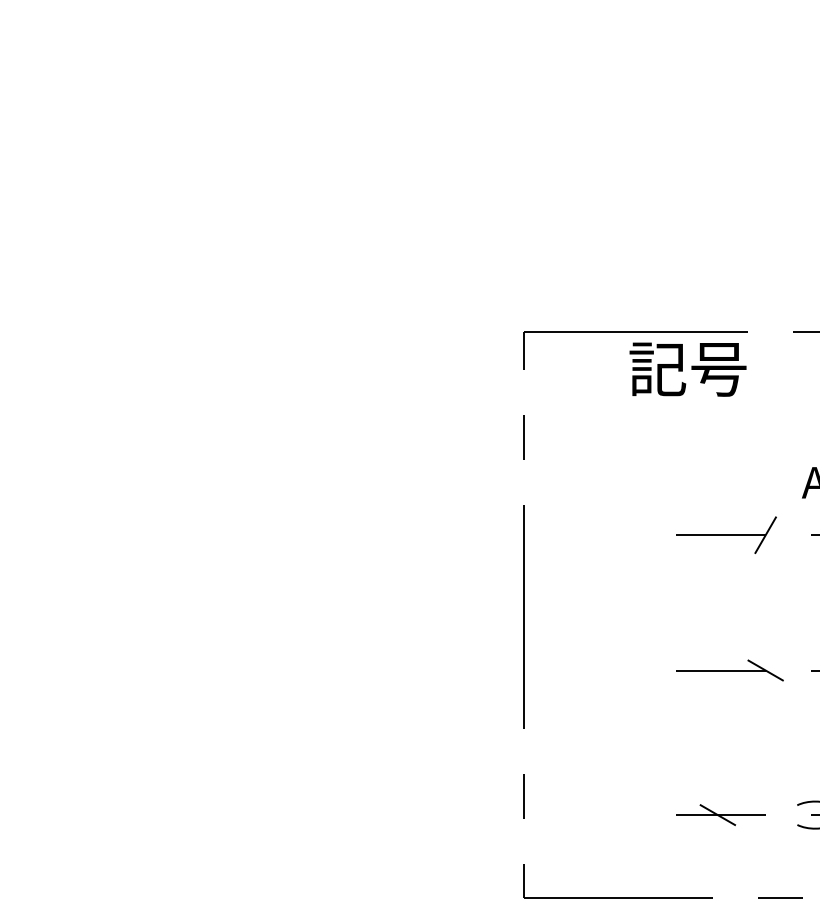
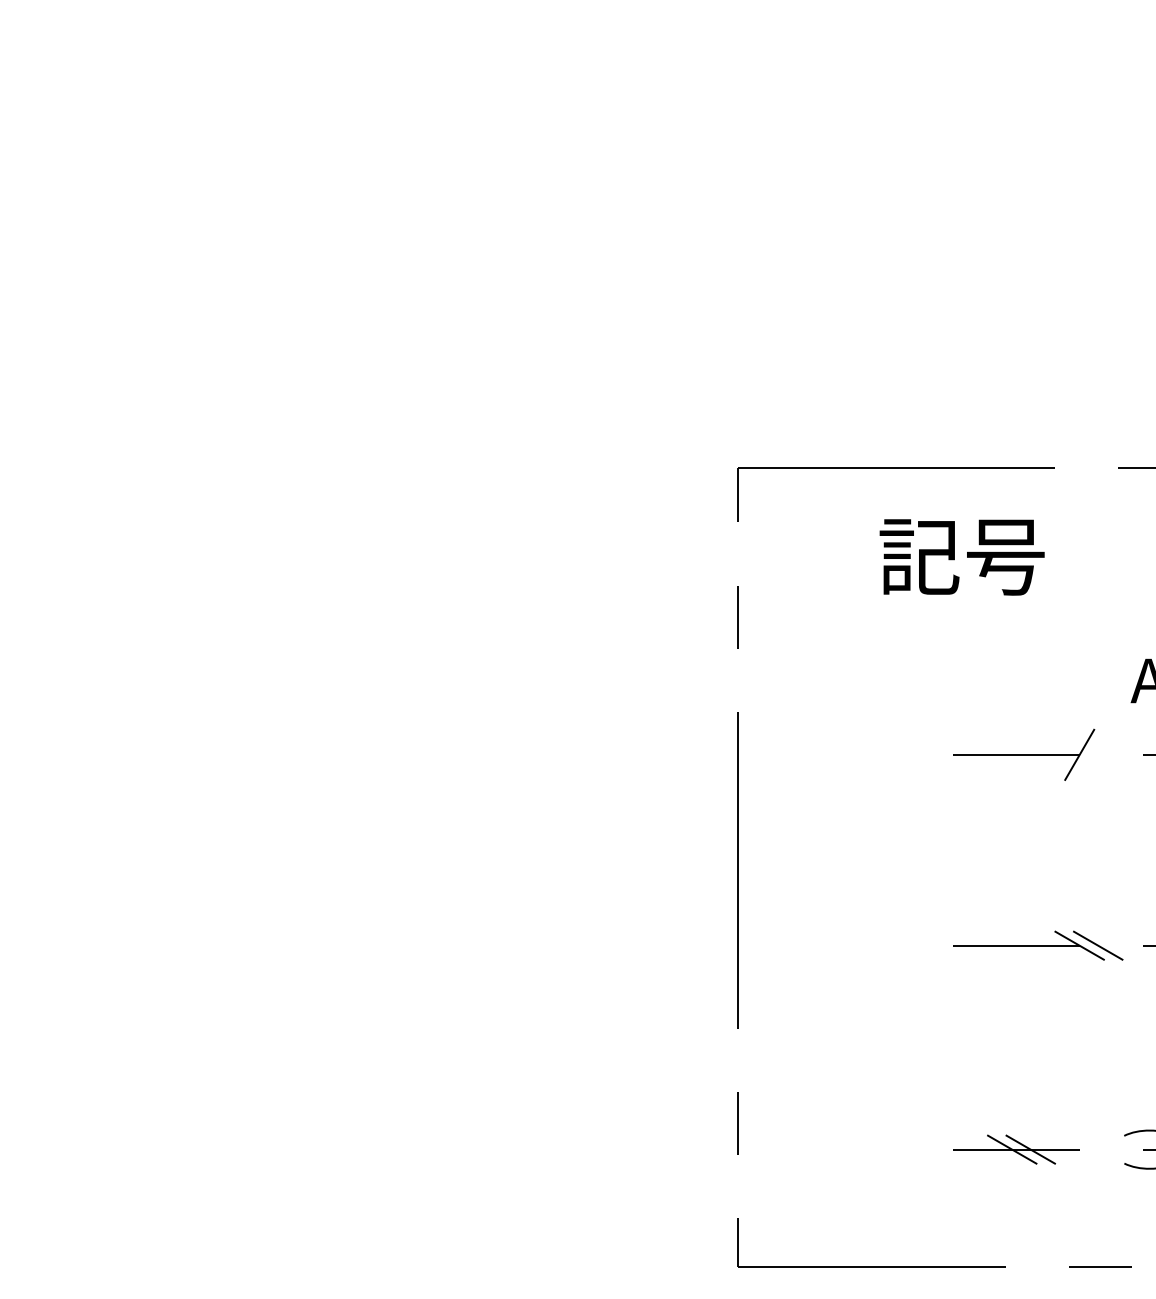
text: (687, 369) -> (961, 557), moved
line: (779, 670) -> (1098, 945), added
line: (730, 815) -> (1030, 1149), added

